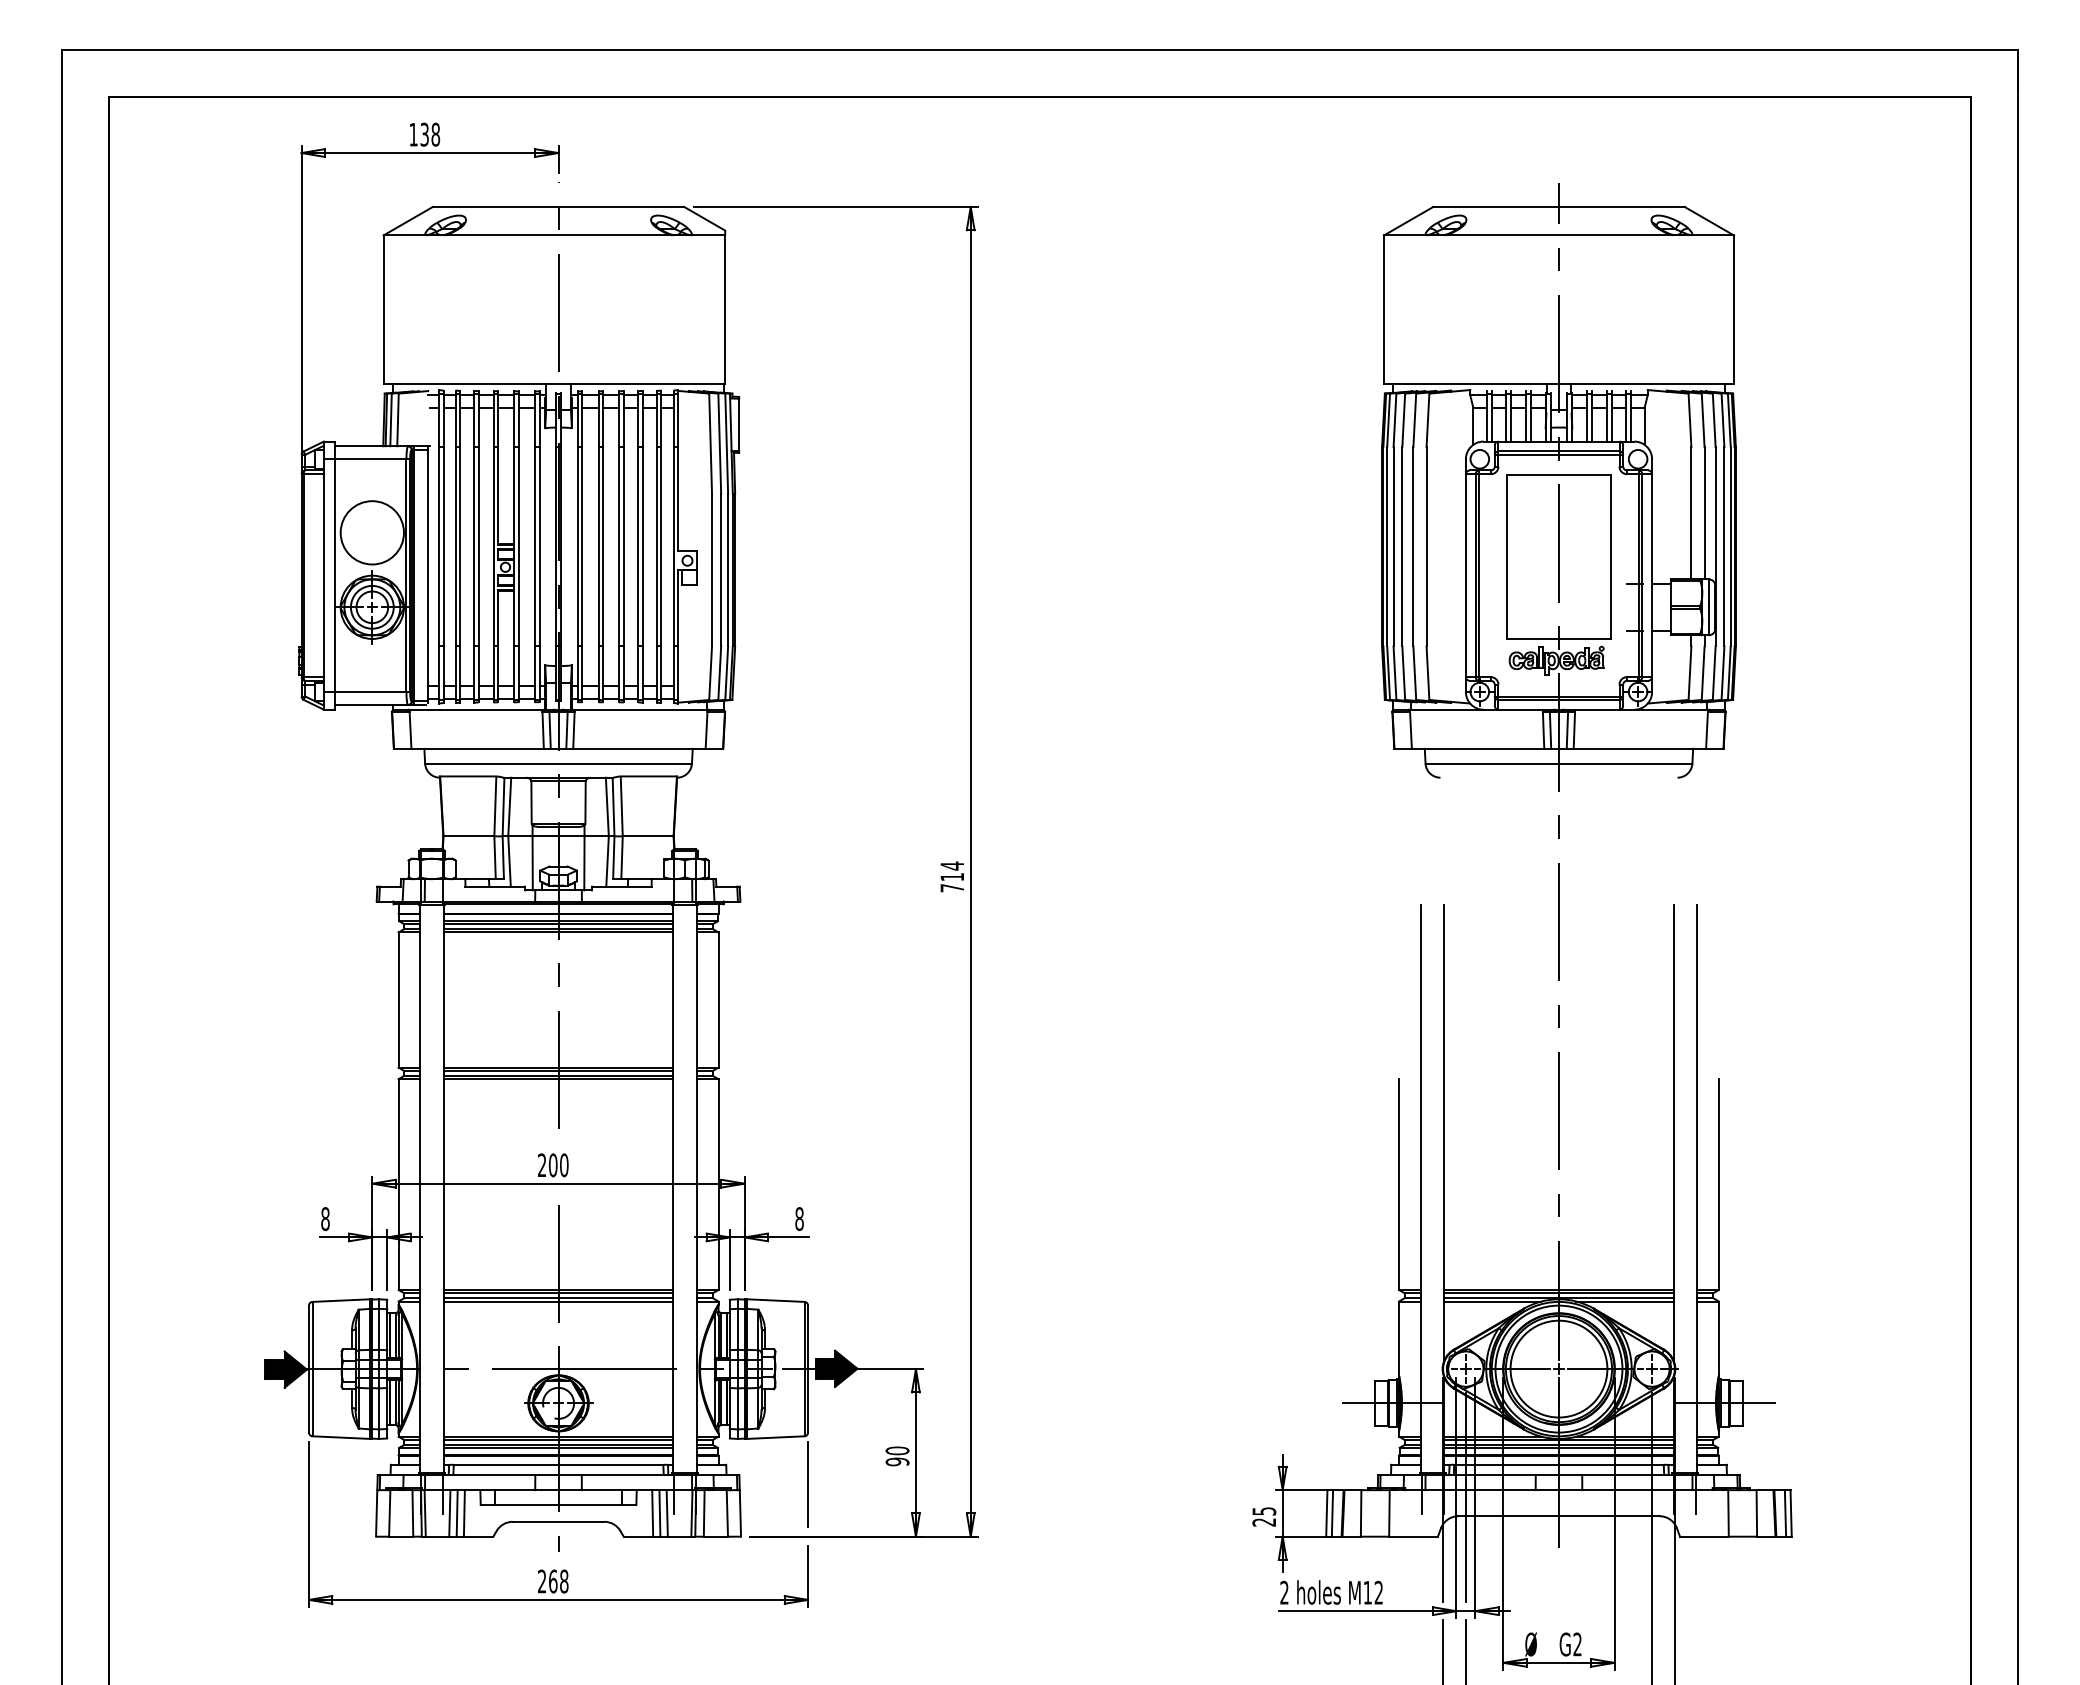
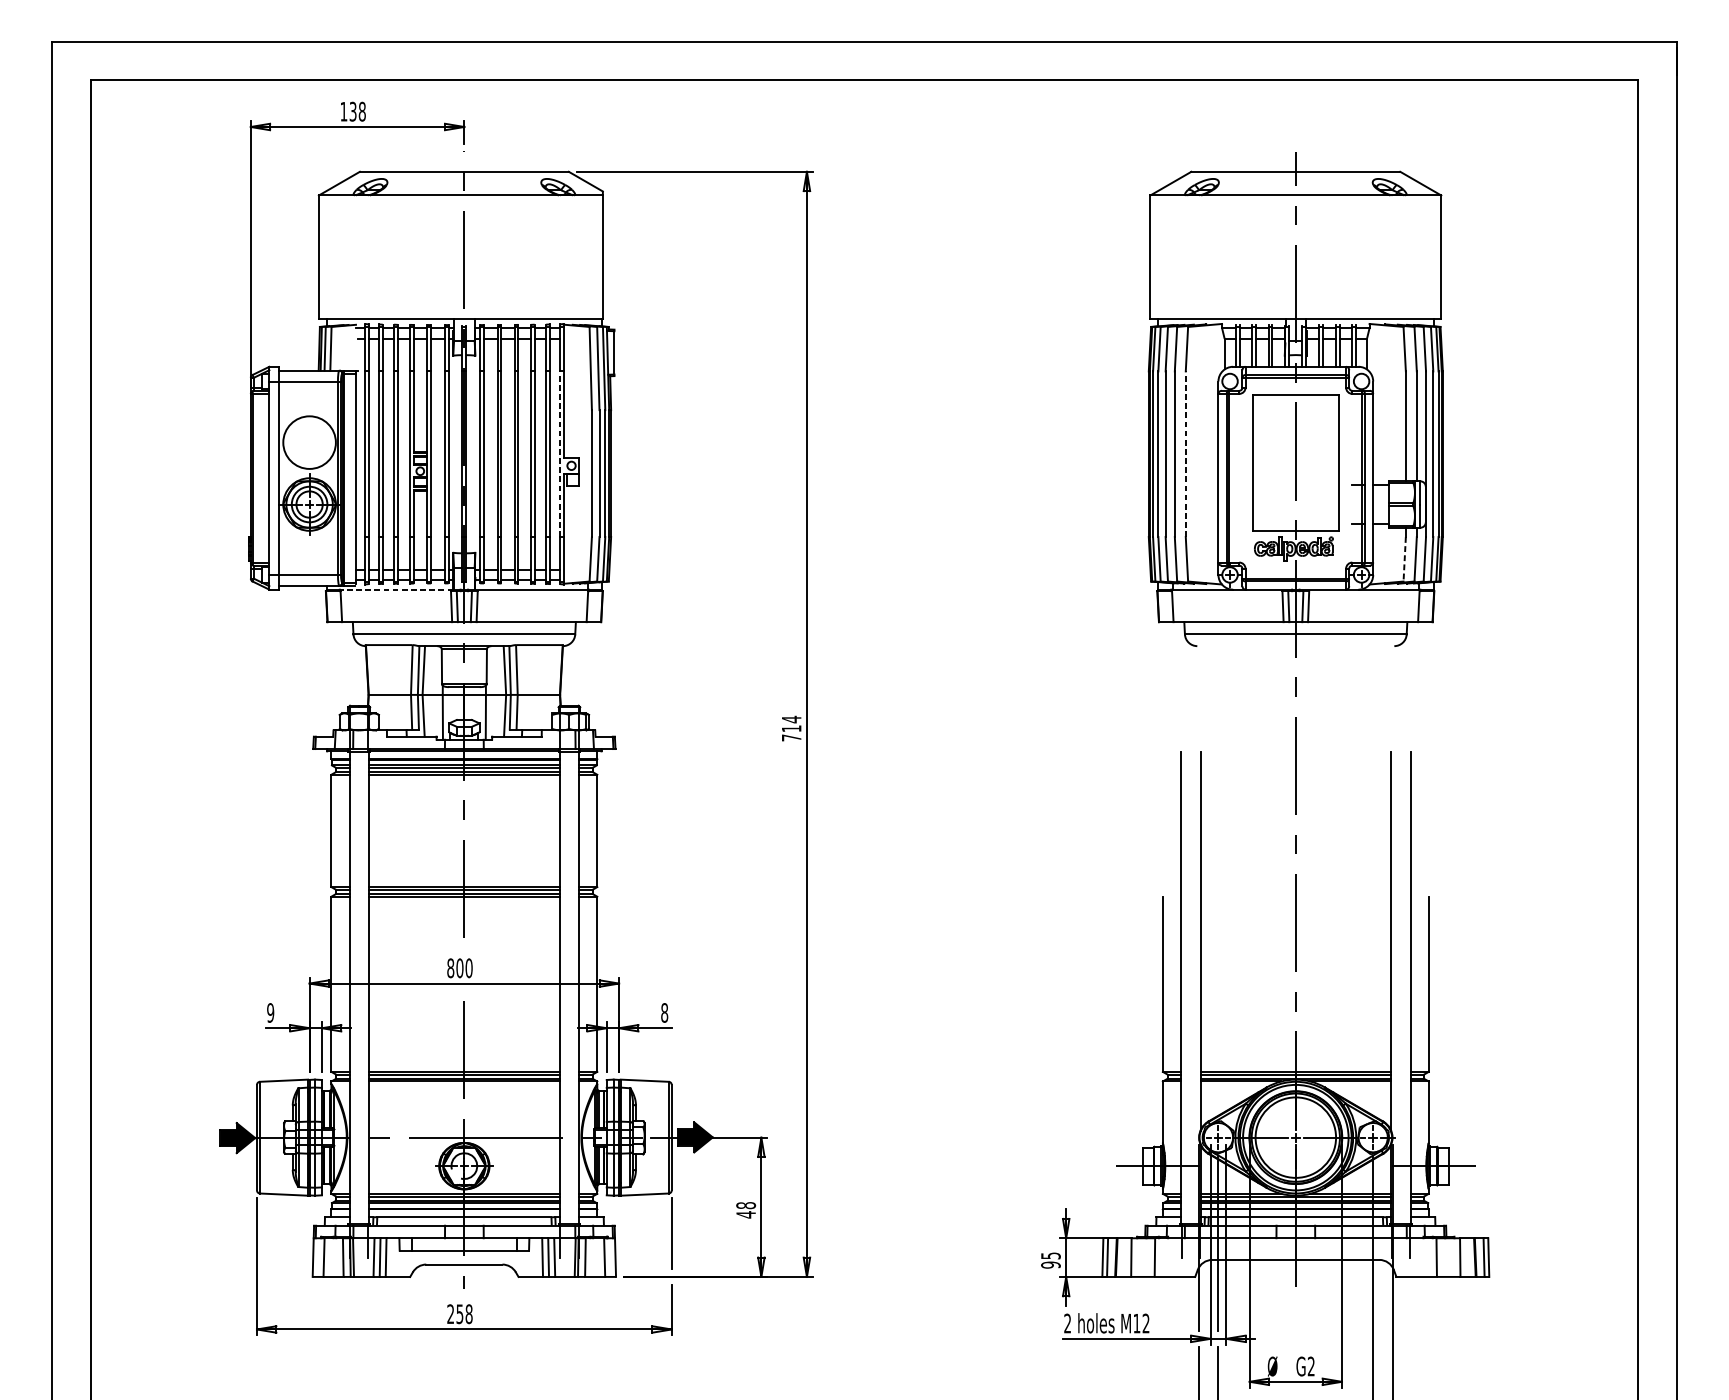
line: (673, 546) -> (559, 453), solid -> dashed
line: (1426, 546) -> (1185, 453), solid -> dashed
line: (1689, 673) -> (1404, 559), solid -> dashed
line: (476, 709) -> (396, 589), solid -> dashed
text: (541, 1165) -> (450, 968), 200 -> 800
text: (325, 1219) -> (270, 1013), 8 -> 9
text: (897, 1456) -> (746, 1210), 90 -> 48
text: (1264, 1522) -> (1051, 1265), 25 -> 95
text: (553, 1581) -> (460, 1314), 268 -> 258

